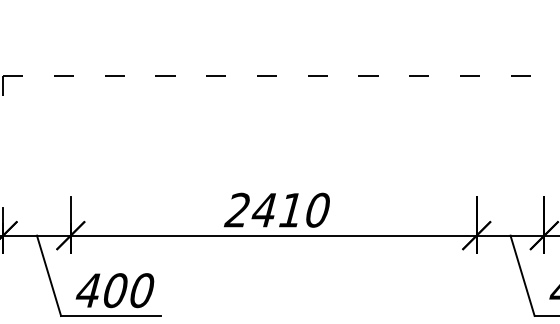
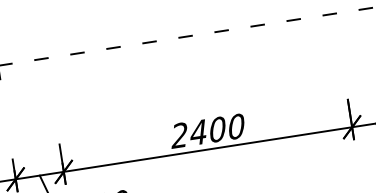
text: (291, 209) -> (217, 129), 2410 -> 2400

